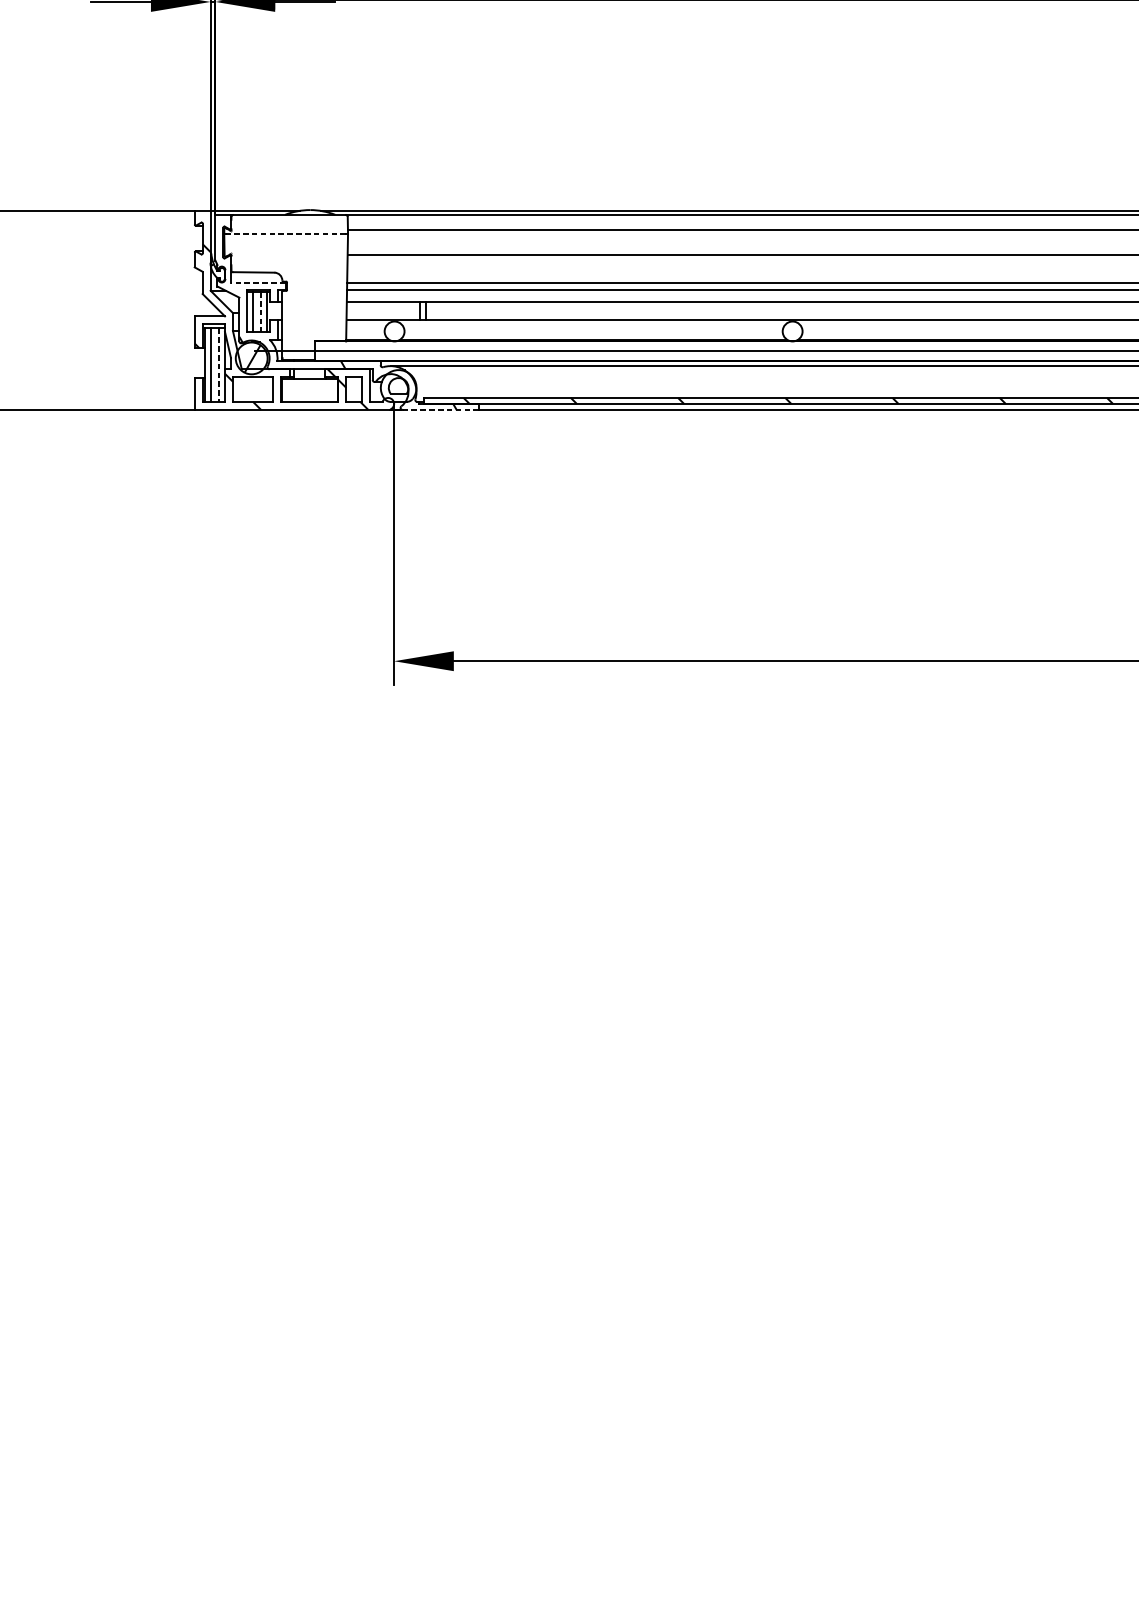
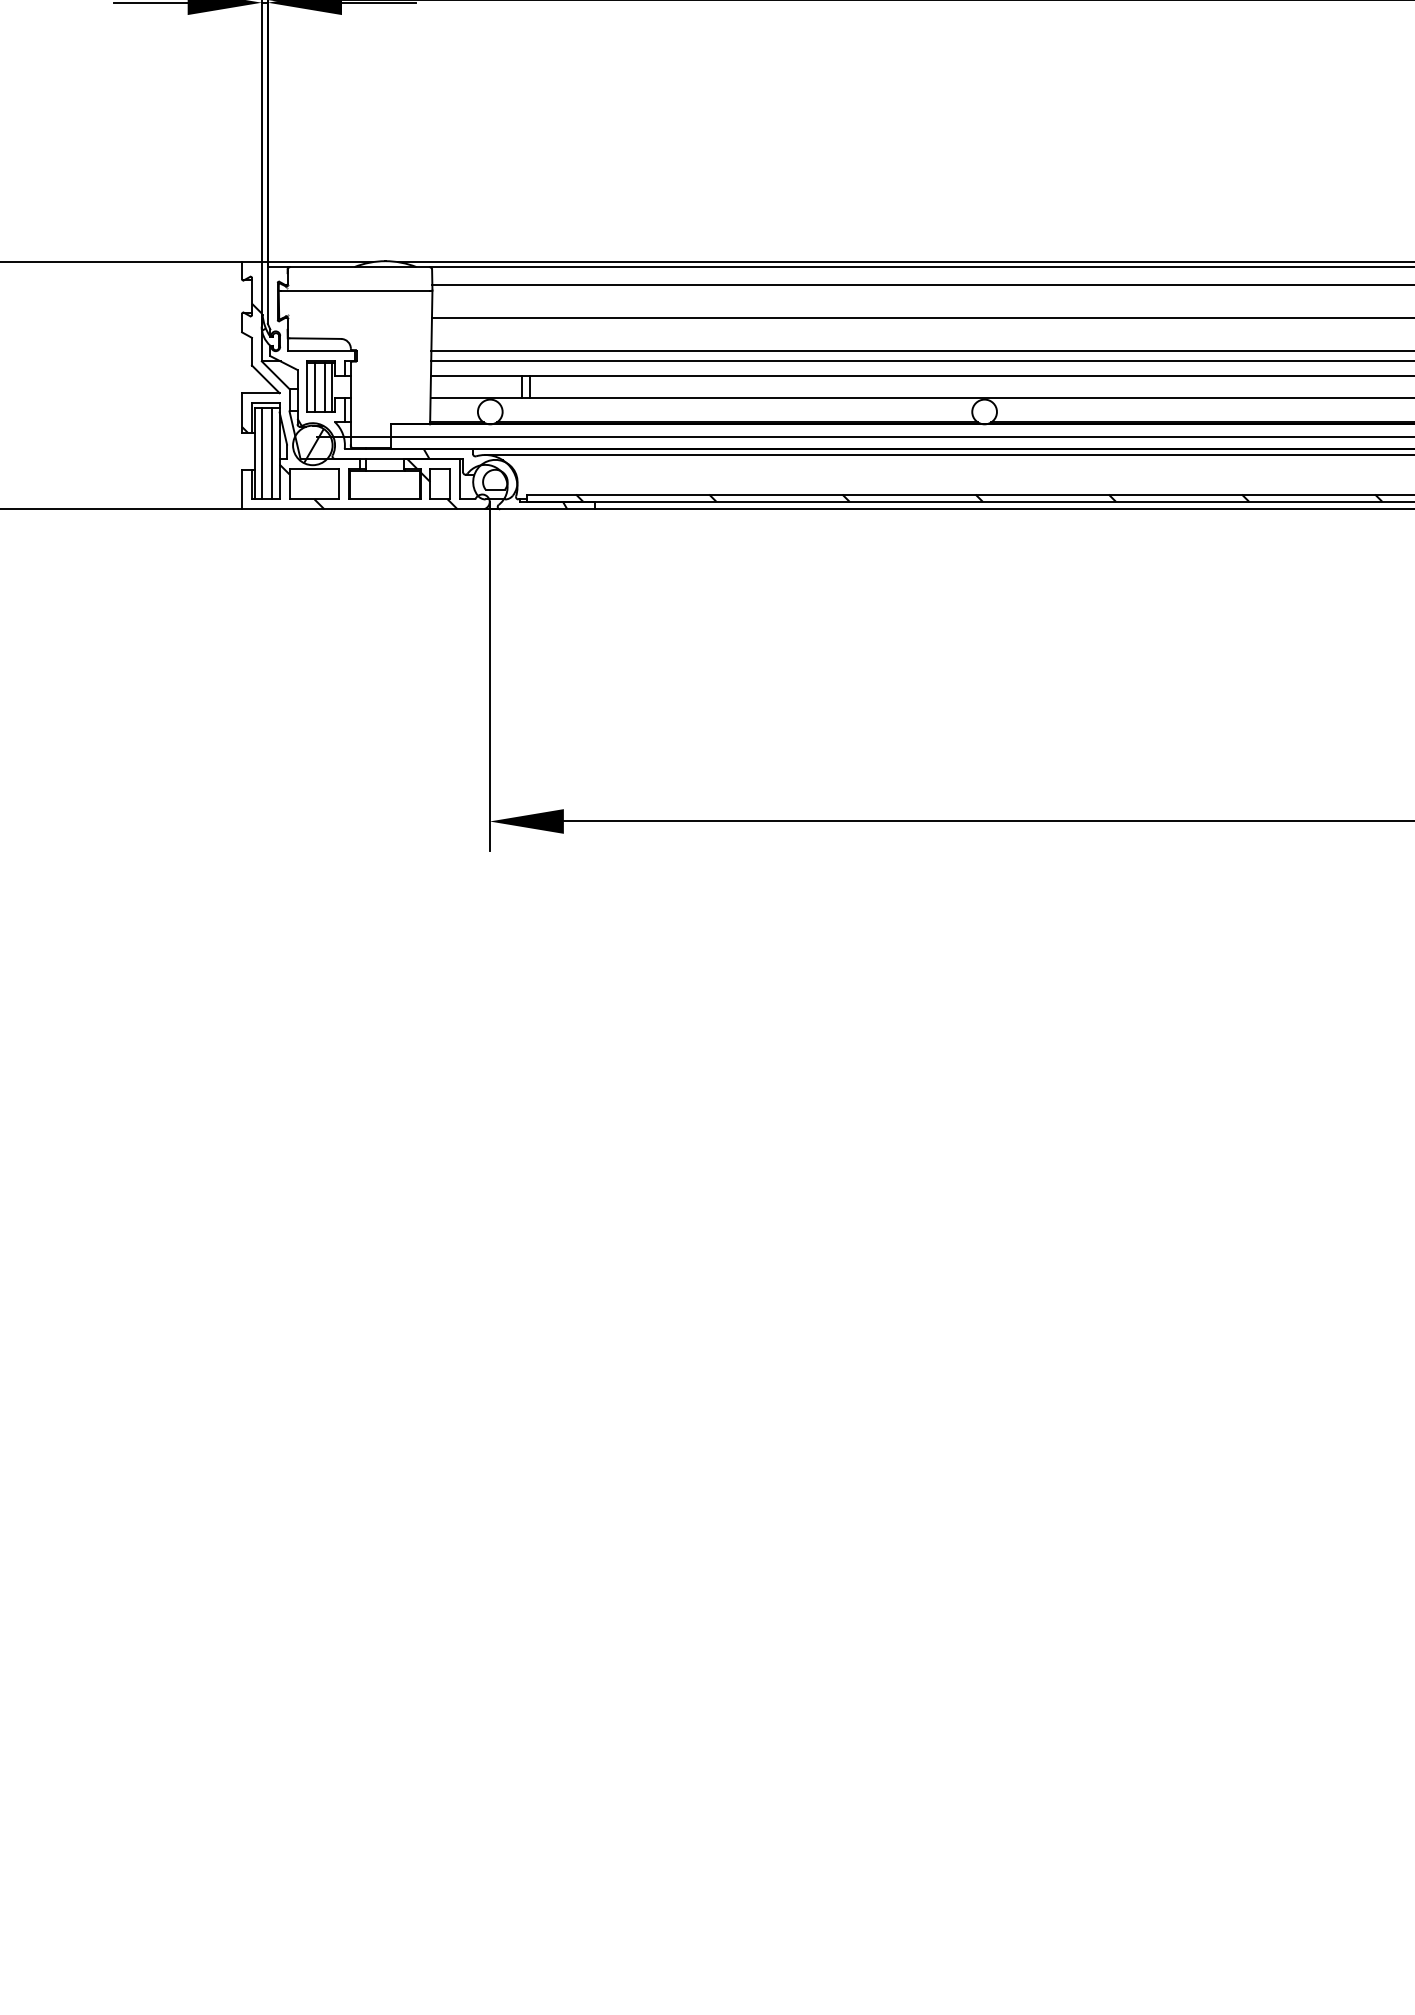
line: (286, 233) -> (355, 290), dashed -> solid
line: (258, 282) -> (321, 351), dashed -> solid
line: (261, 311) -> (324, 387), dashed -> solid
line: (219, 364) -> (272, 453), dashed -> solid
line: (440, 410) -> (547, 509), dashed -> solid

